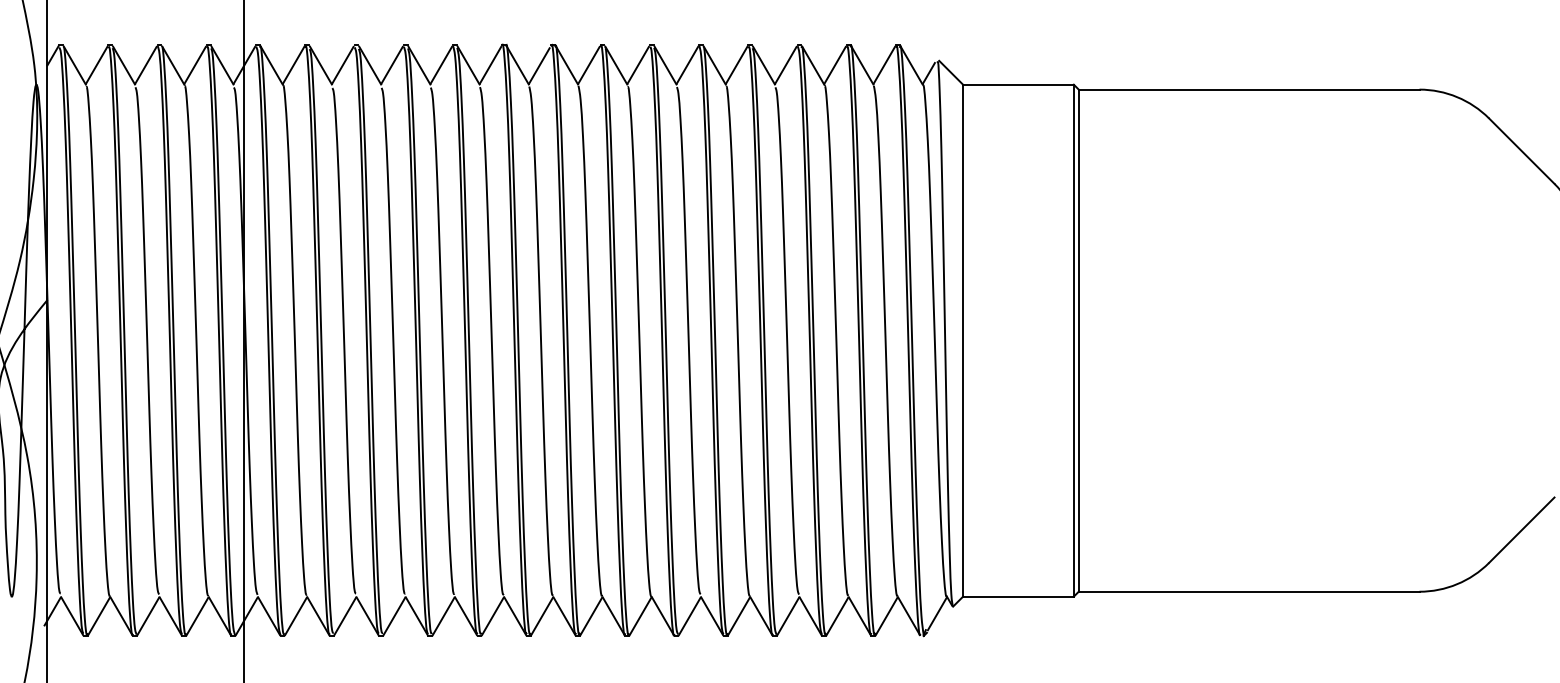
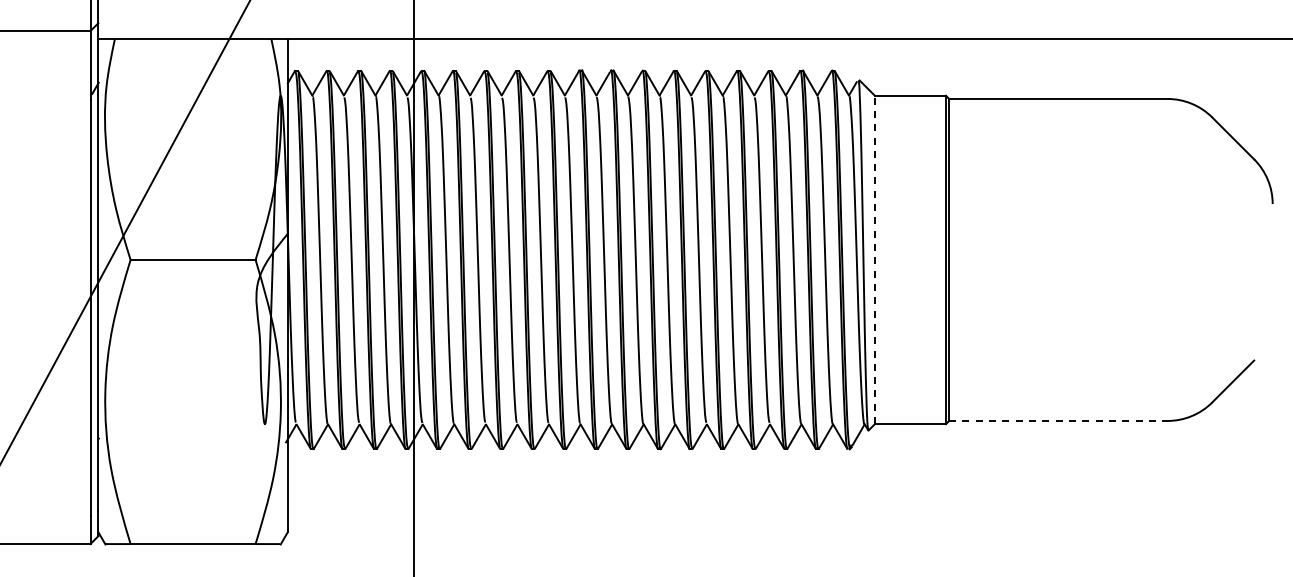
line: (962, 339) -> (874, 259), solid -> dashed
line: (1249, 591) -> (1058, 420), solid -> dashed

